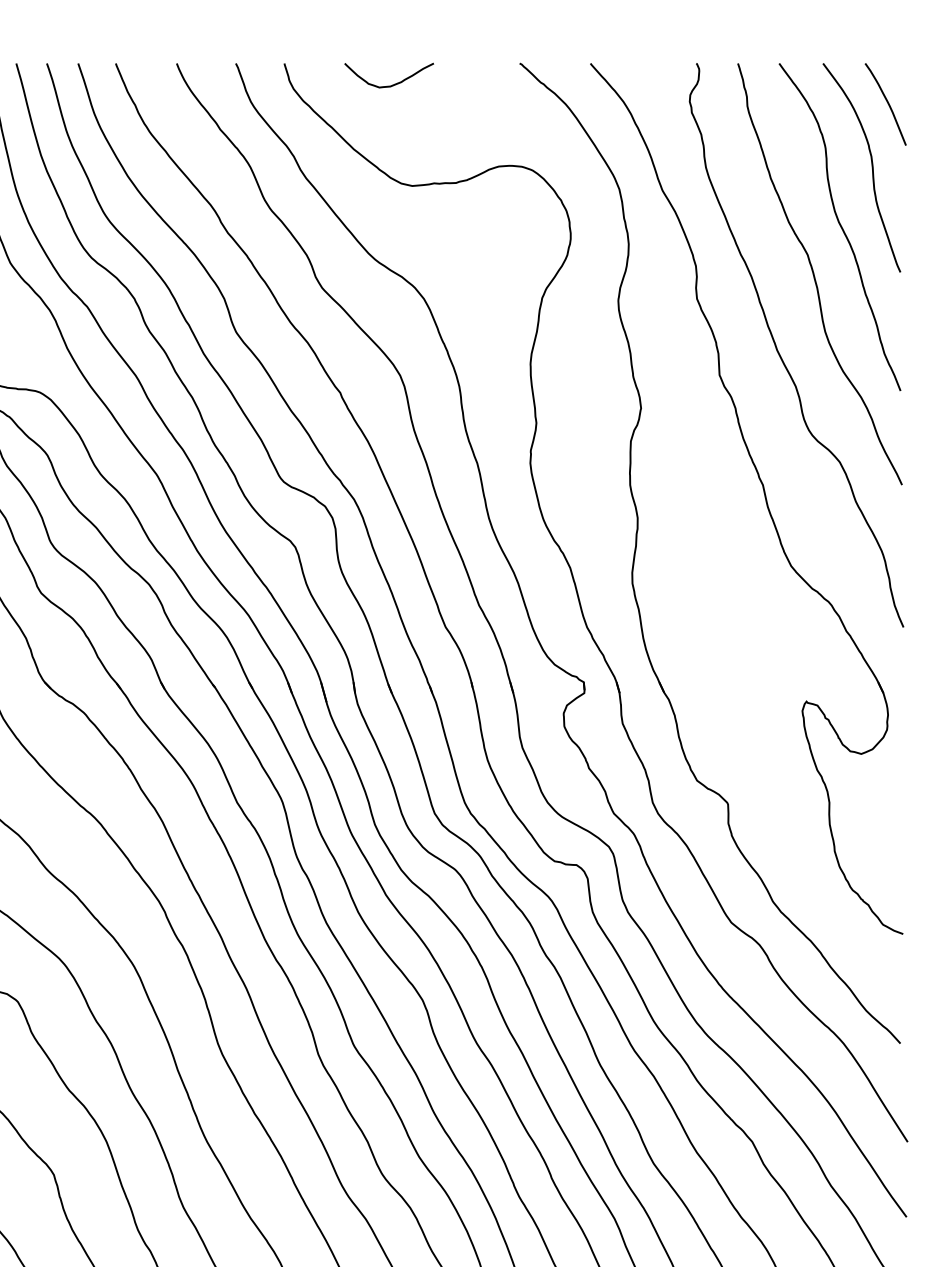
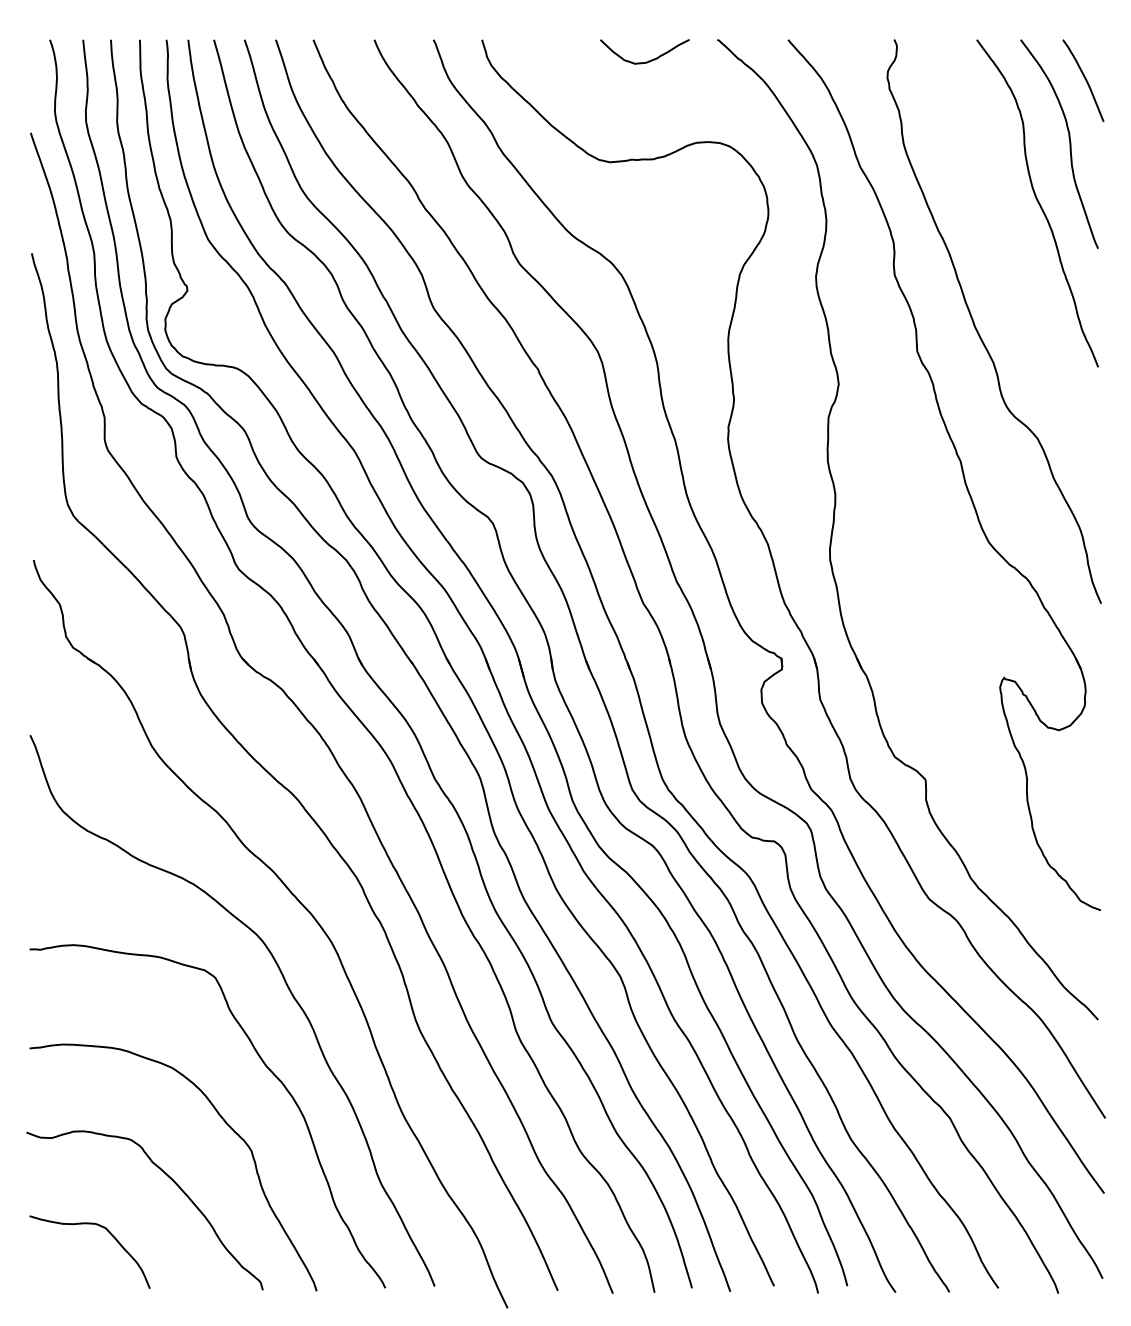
curve: (392, 84) -> (648, 60), moved
curve: (814, 274) -> (1012, 250), removed

